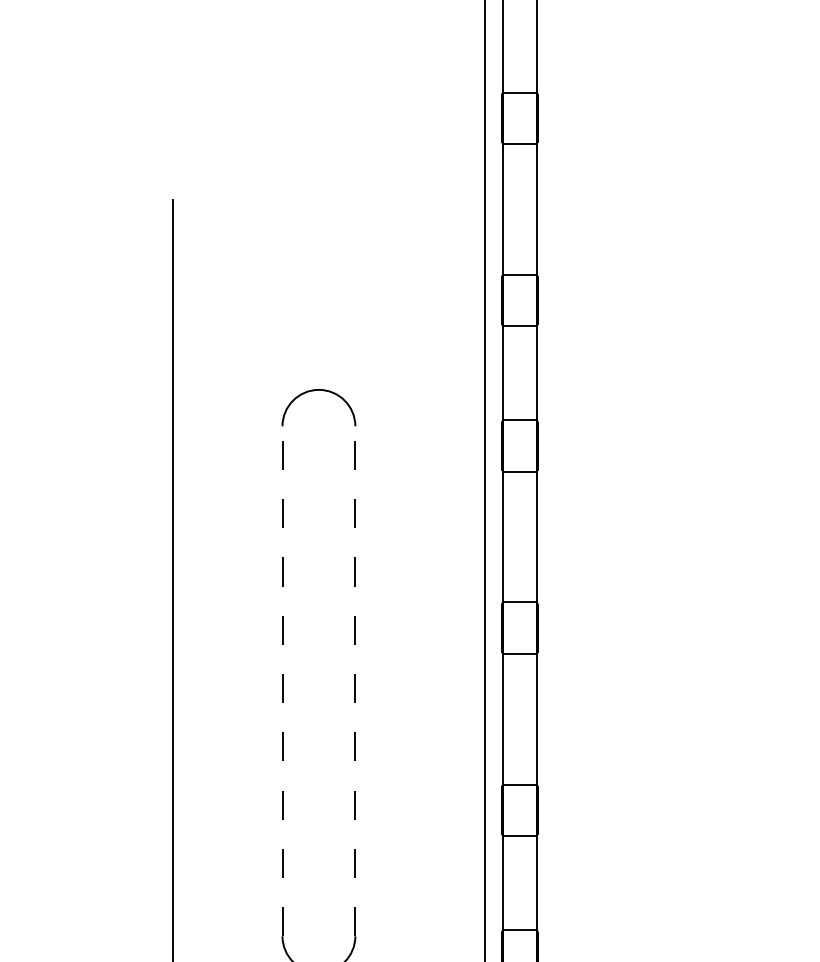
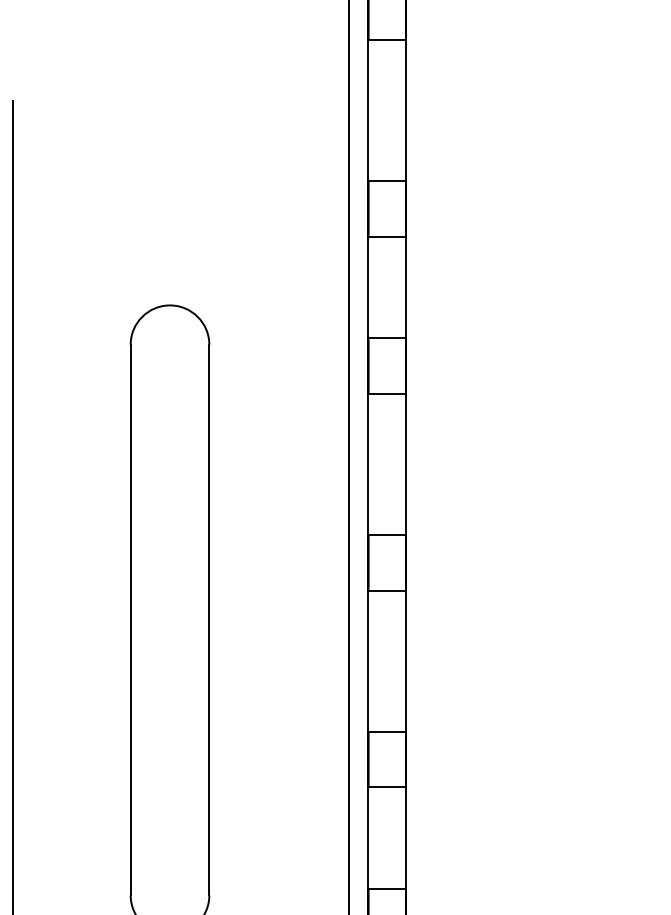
line: (282, 681) -> (130, 620), dashed -> solid
line: (355, 681) -> (209, 620), dashed -> solid

